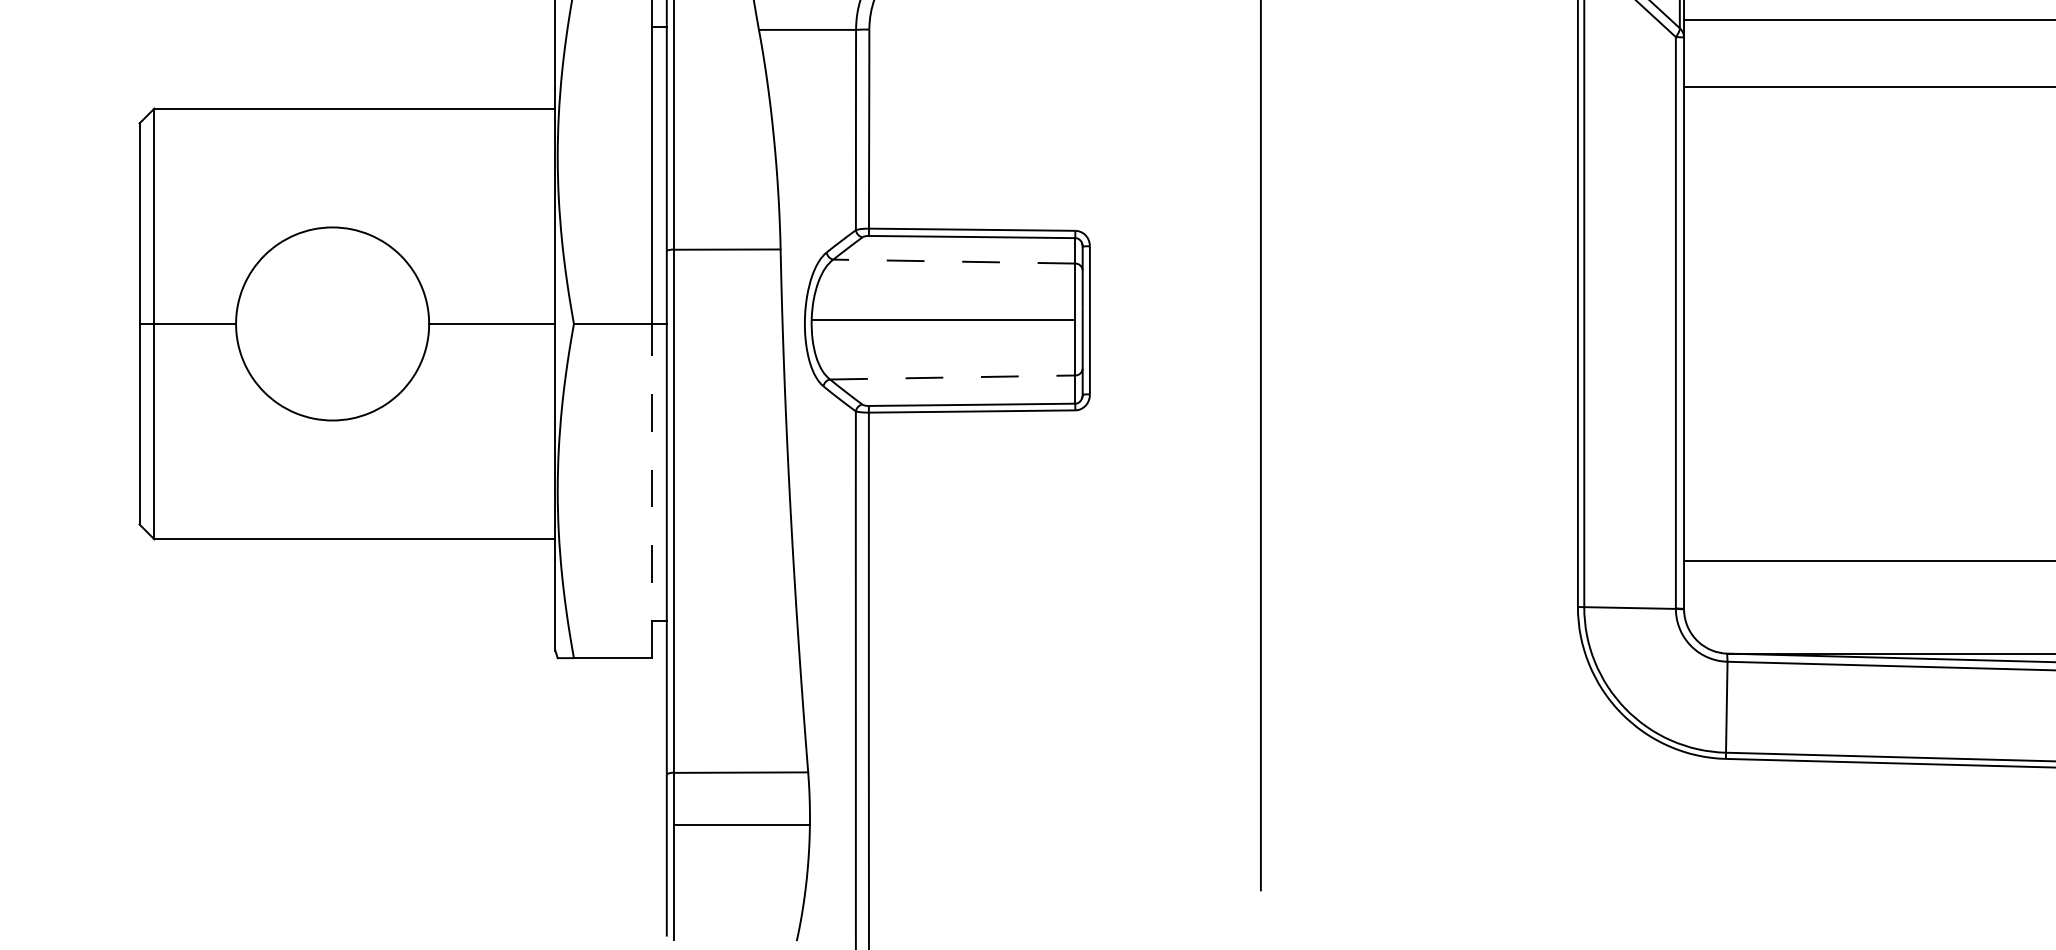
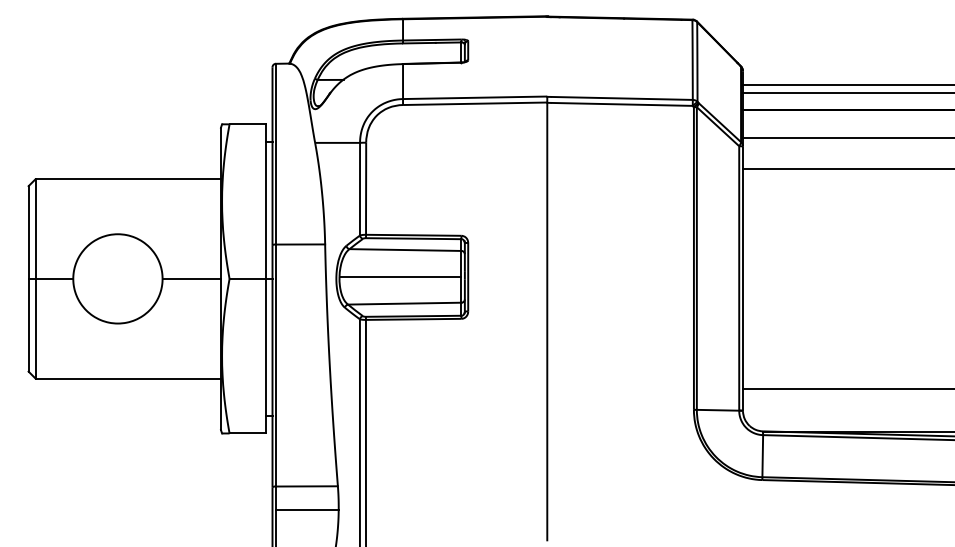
line: (954, 262) -> (405, 250), dashed -> solid
line: (952, 377) -> (404, 303), dashed -> solid
line: (651, 489) -> (265, 355), dashed -> solid

